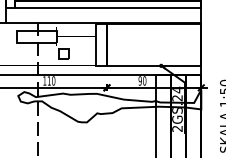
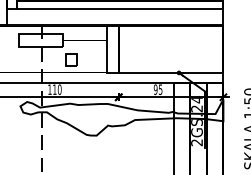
text: (144, 80) -> (160, 89), 90 -> 95

